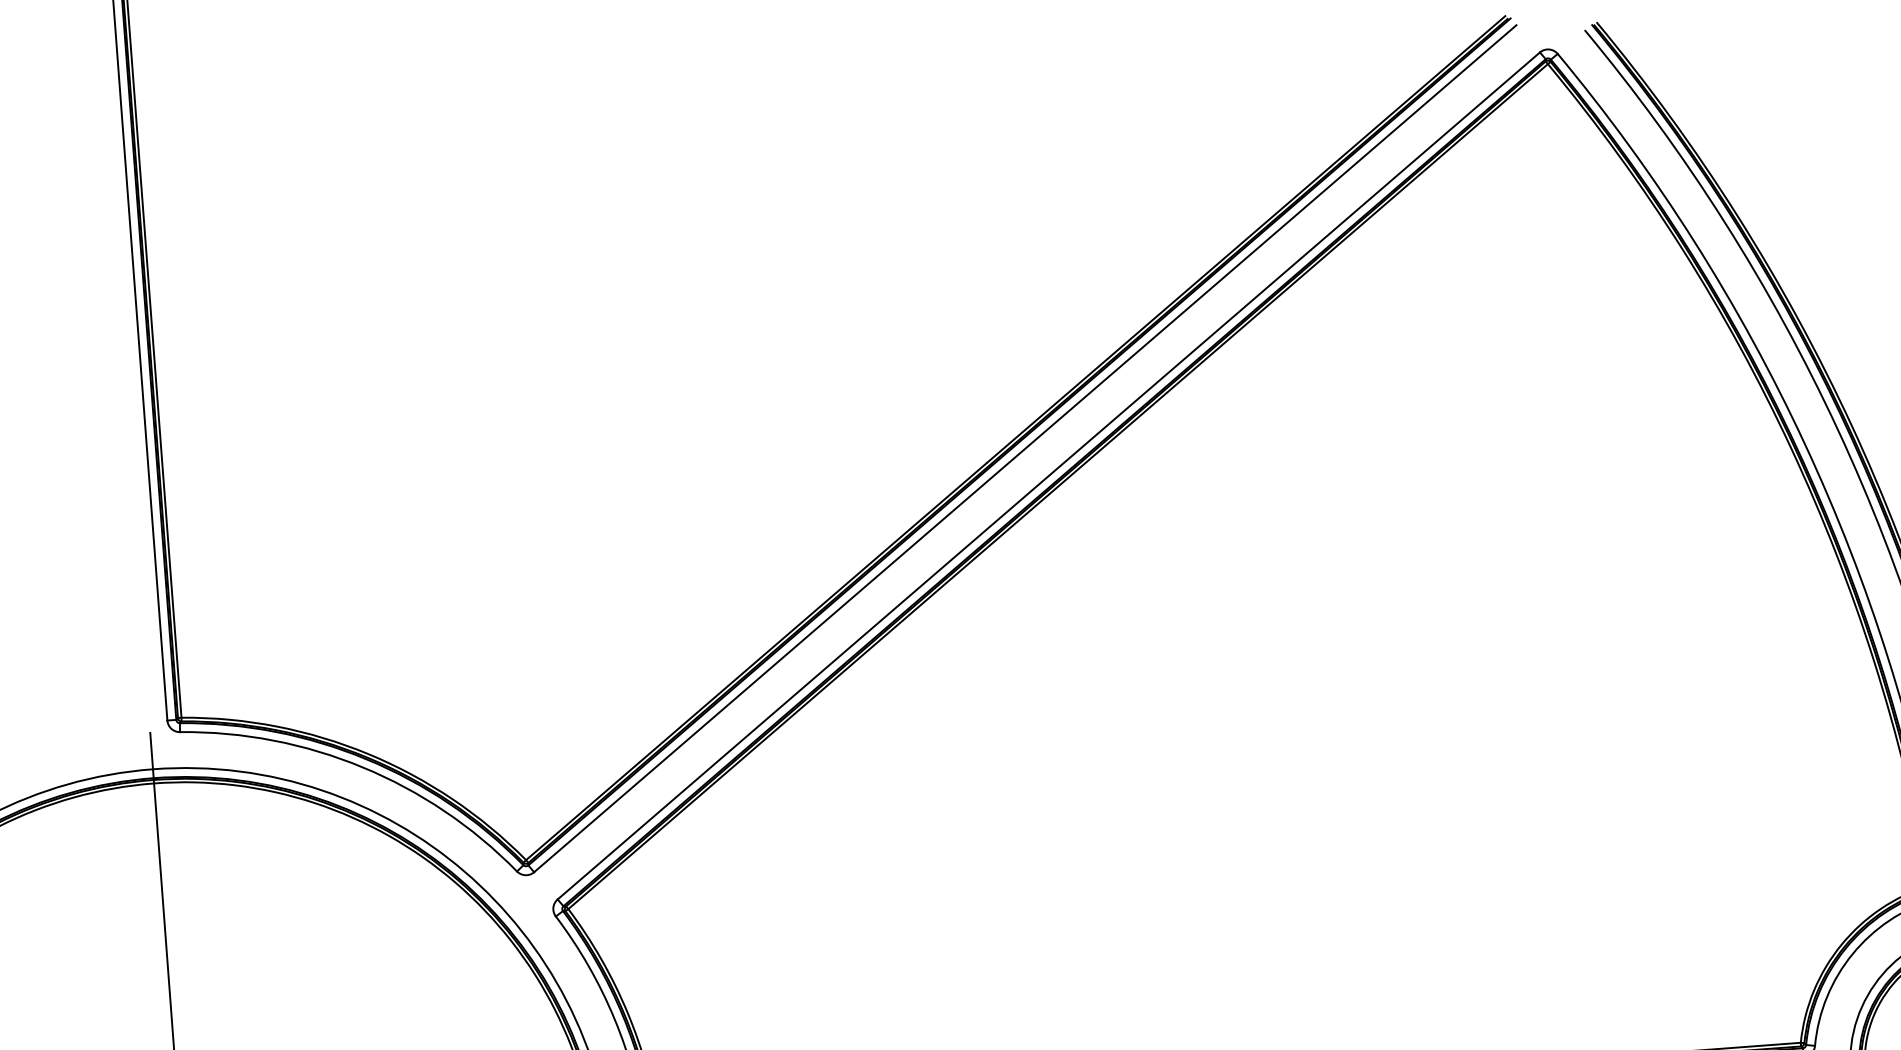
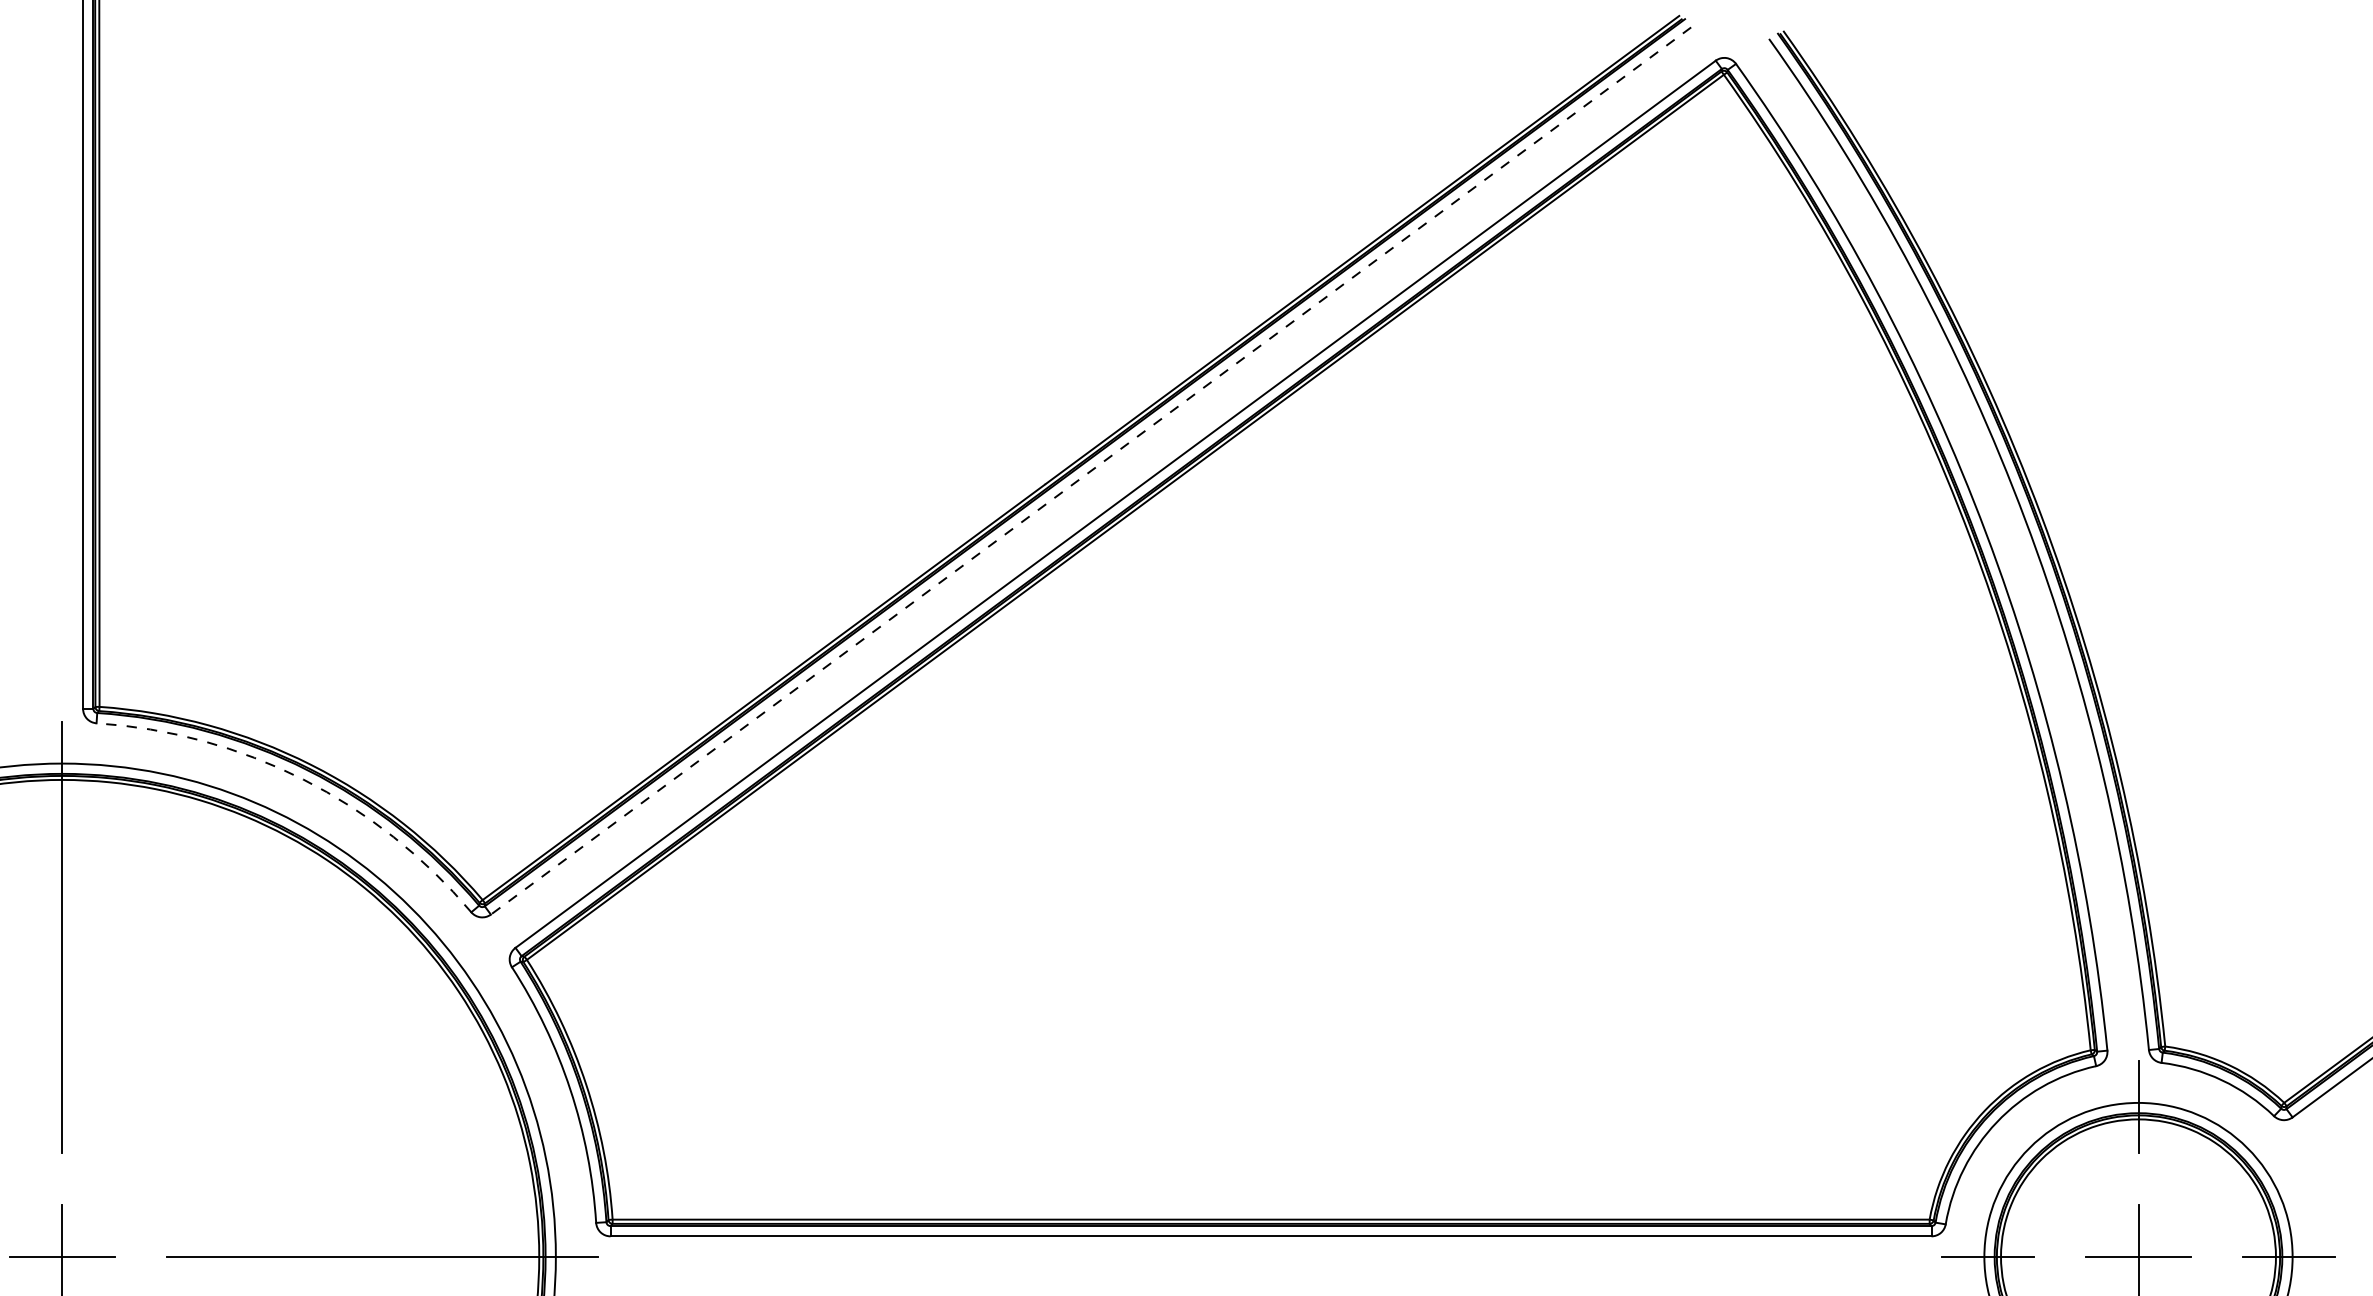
line: (1024, 449) -> (1090, 471), solid -> dashed
arc: (362, 767) -> (303, 779), solid -> dashed

